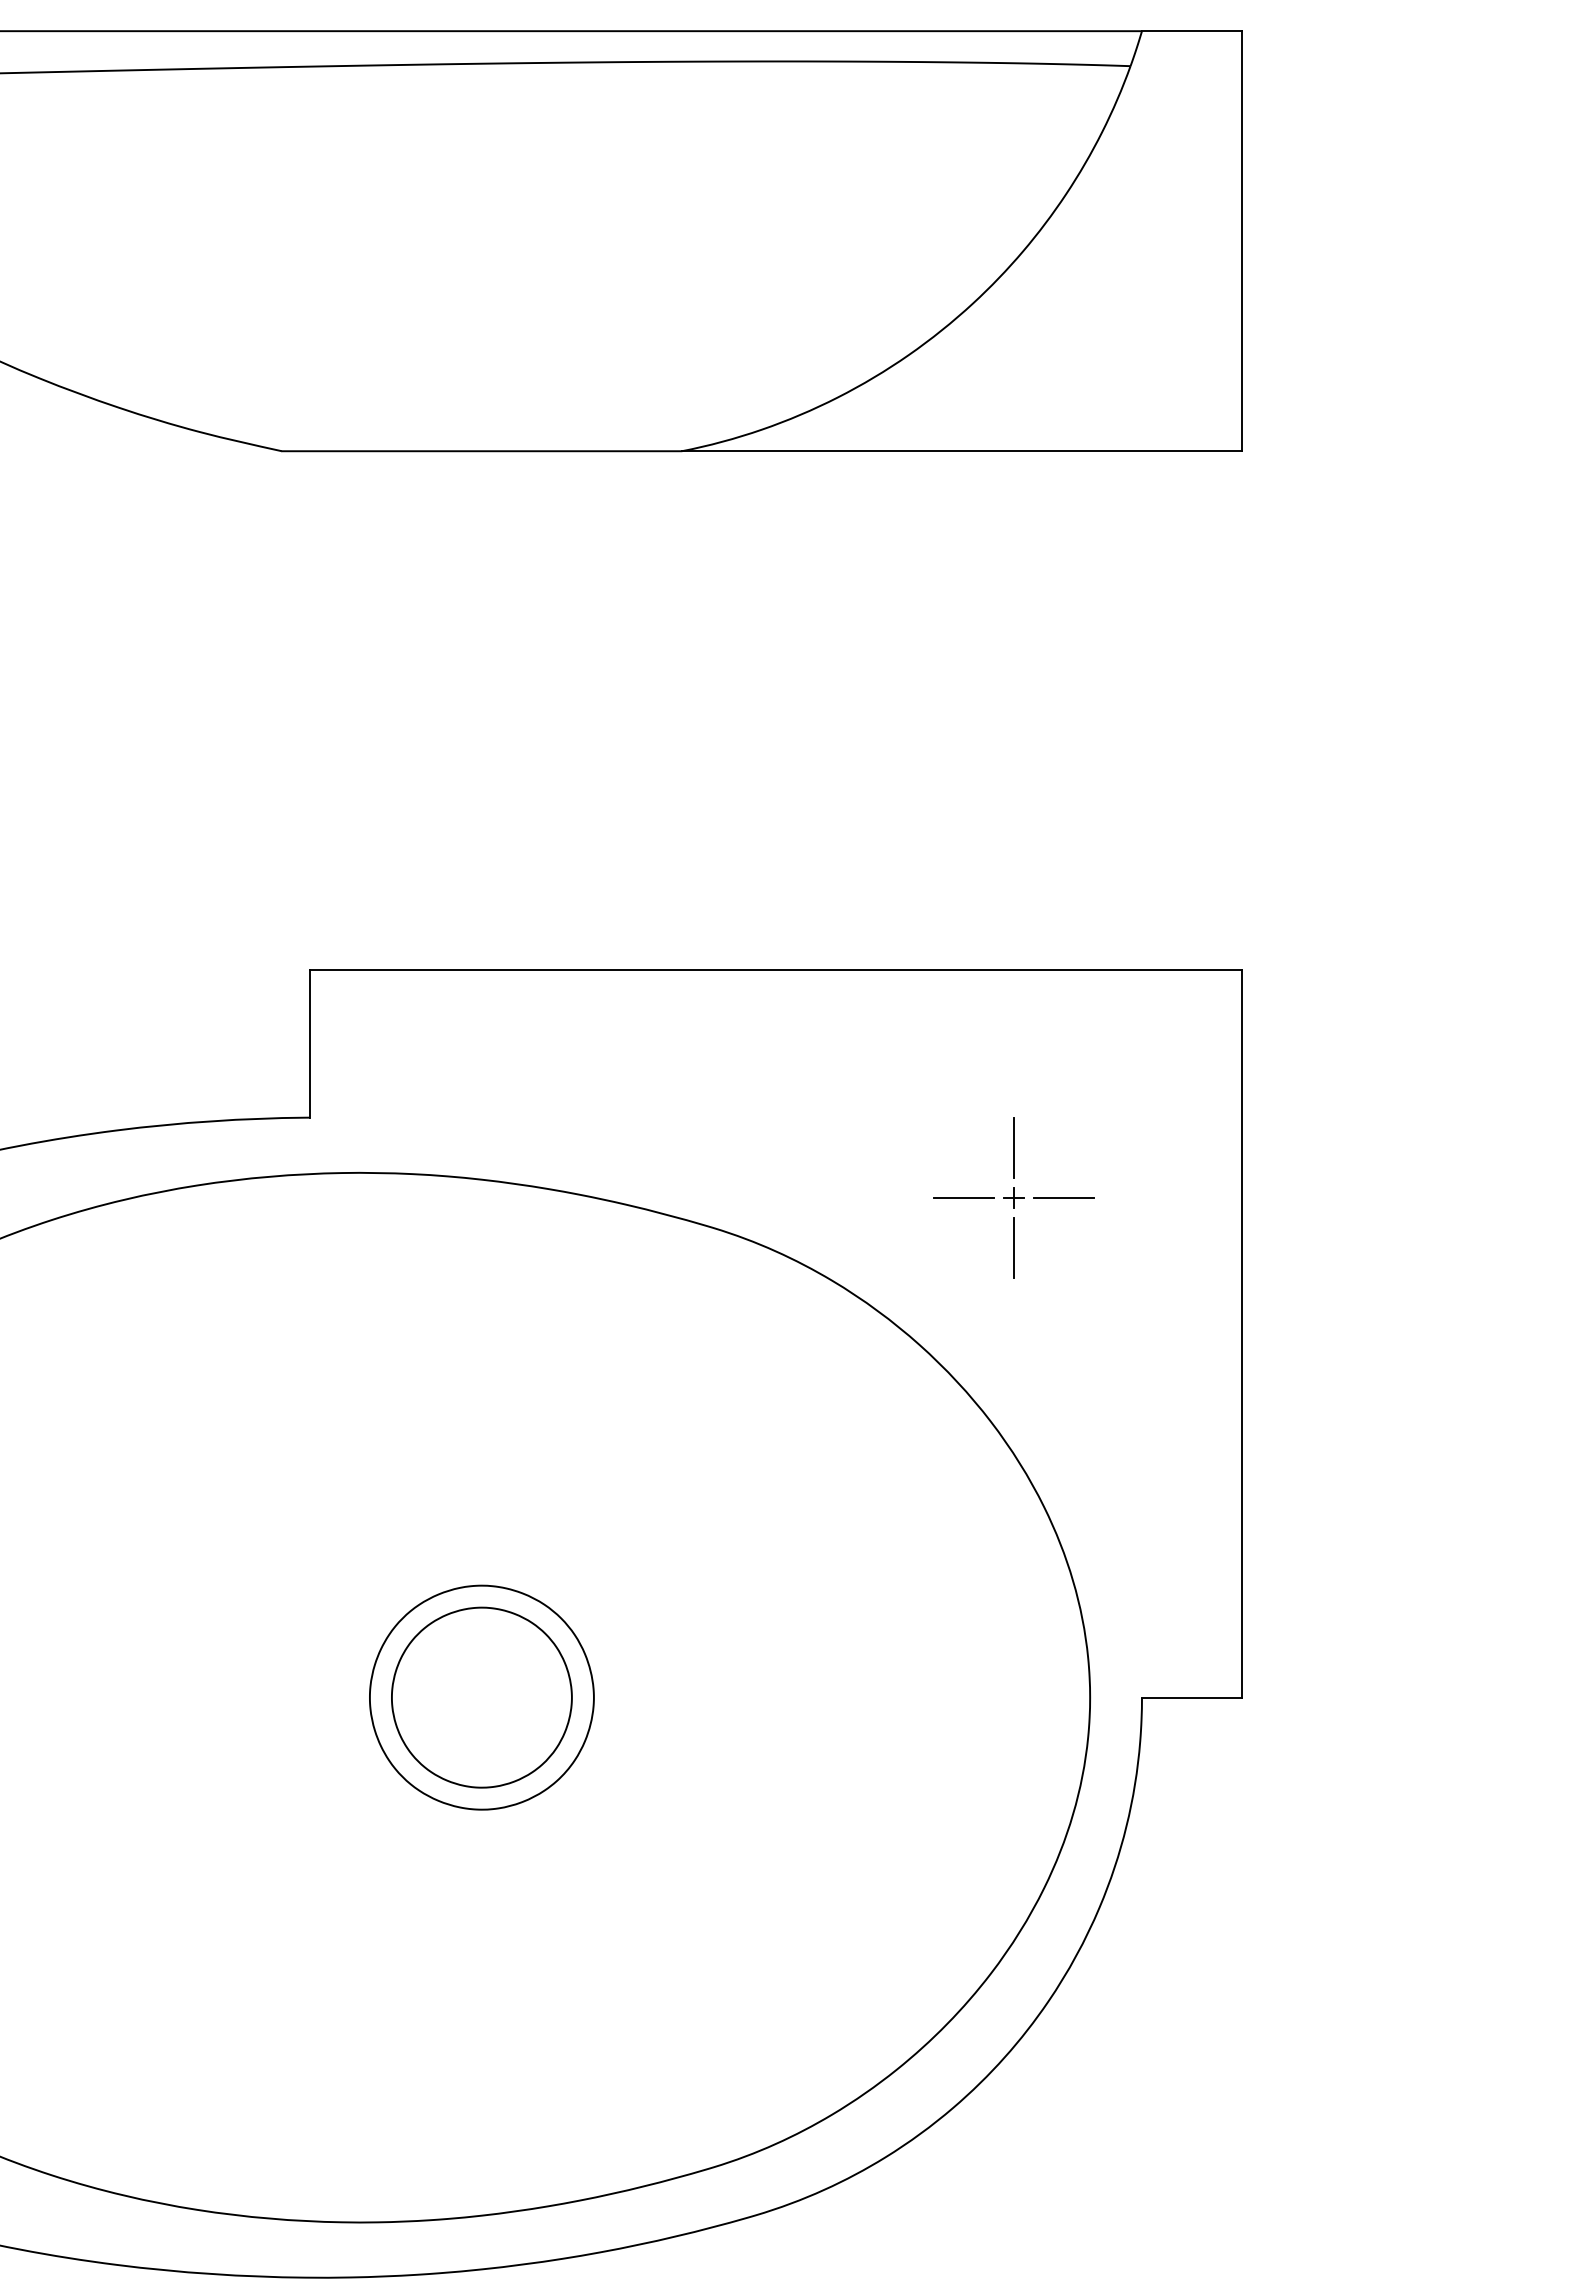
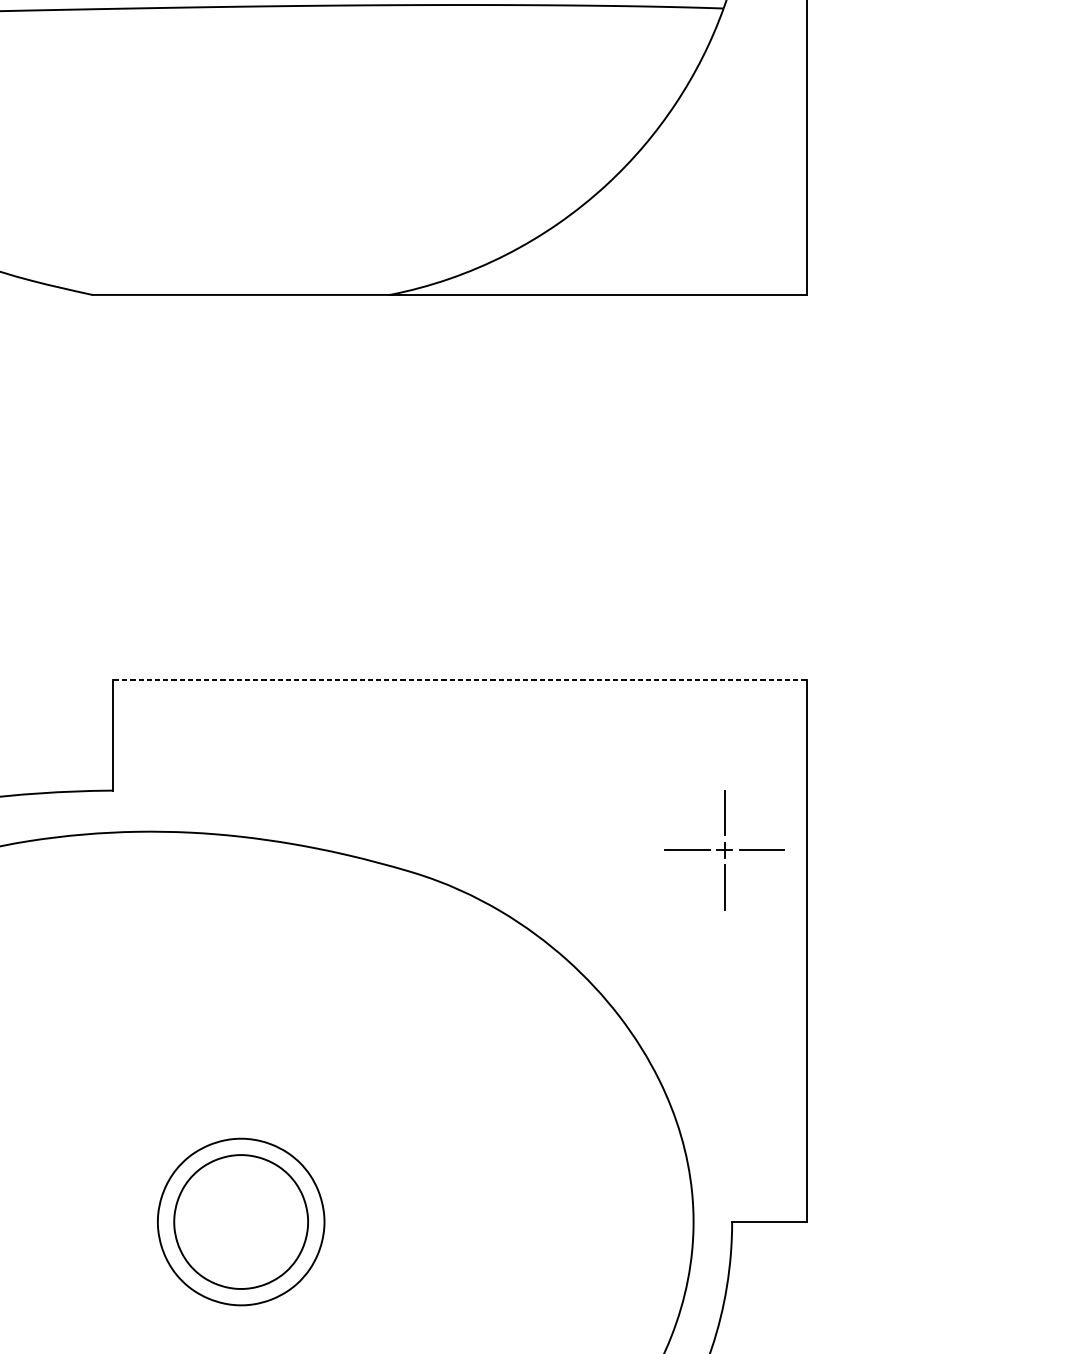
line: (775, 969) -> (459, 680), solid -> dashed
part: (1013, 1197) -> (724, 850), moved

